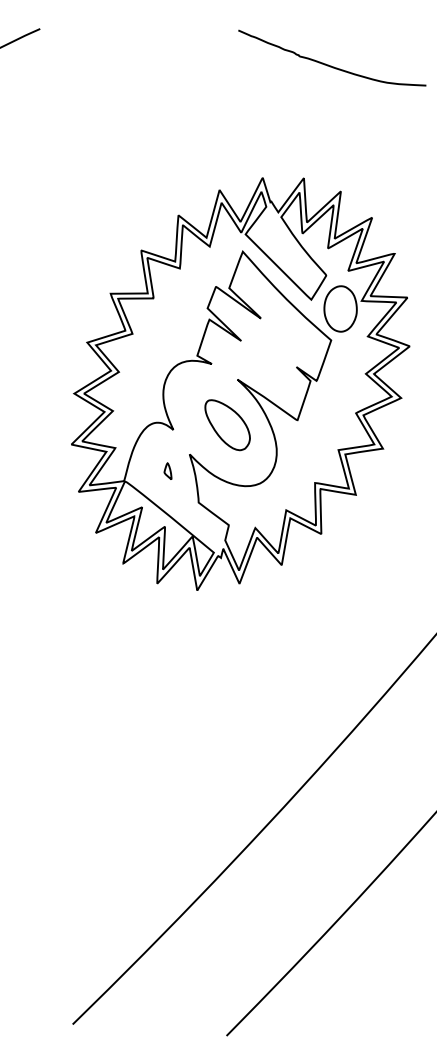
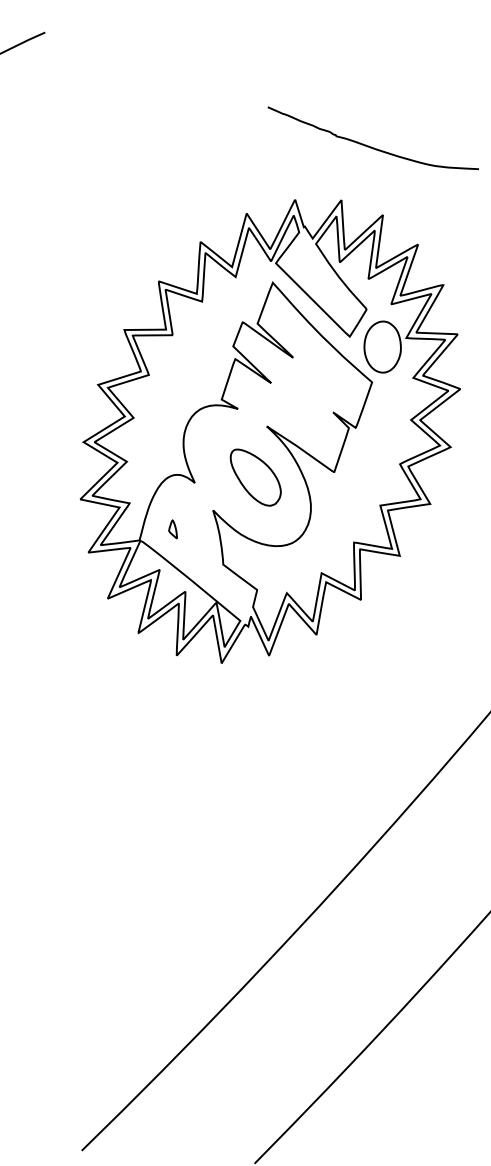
curve: (328, 64) -> (369, 145), moved
part: (167, 470) -> (172, 528), moved

